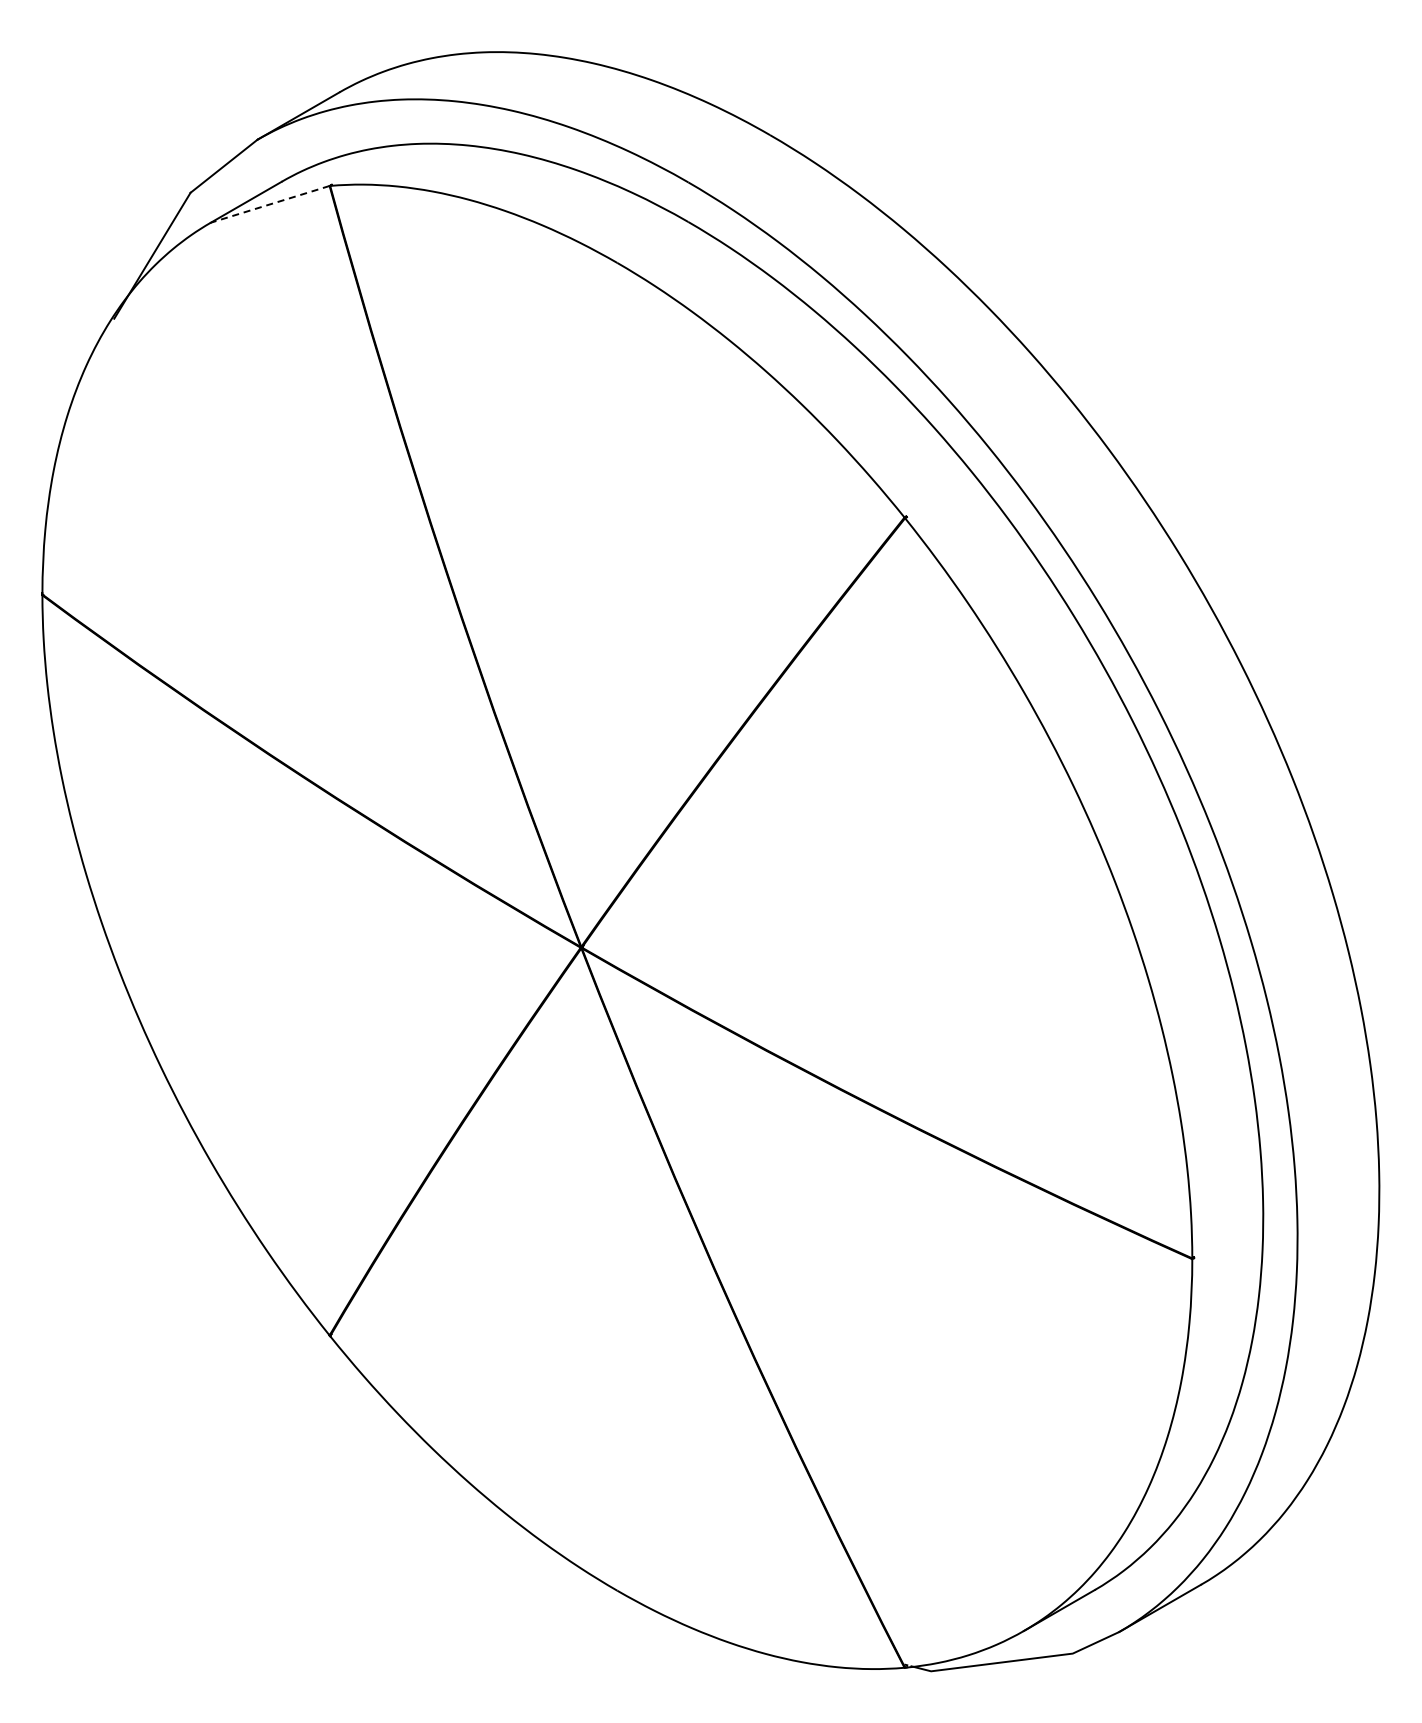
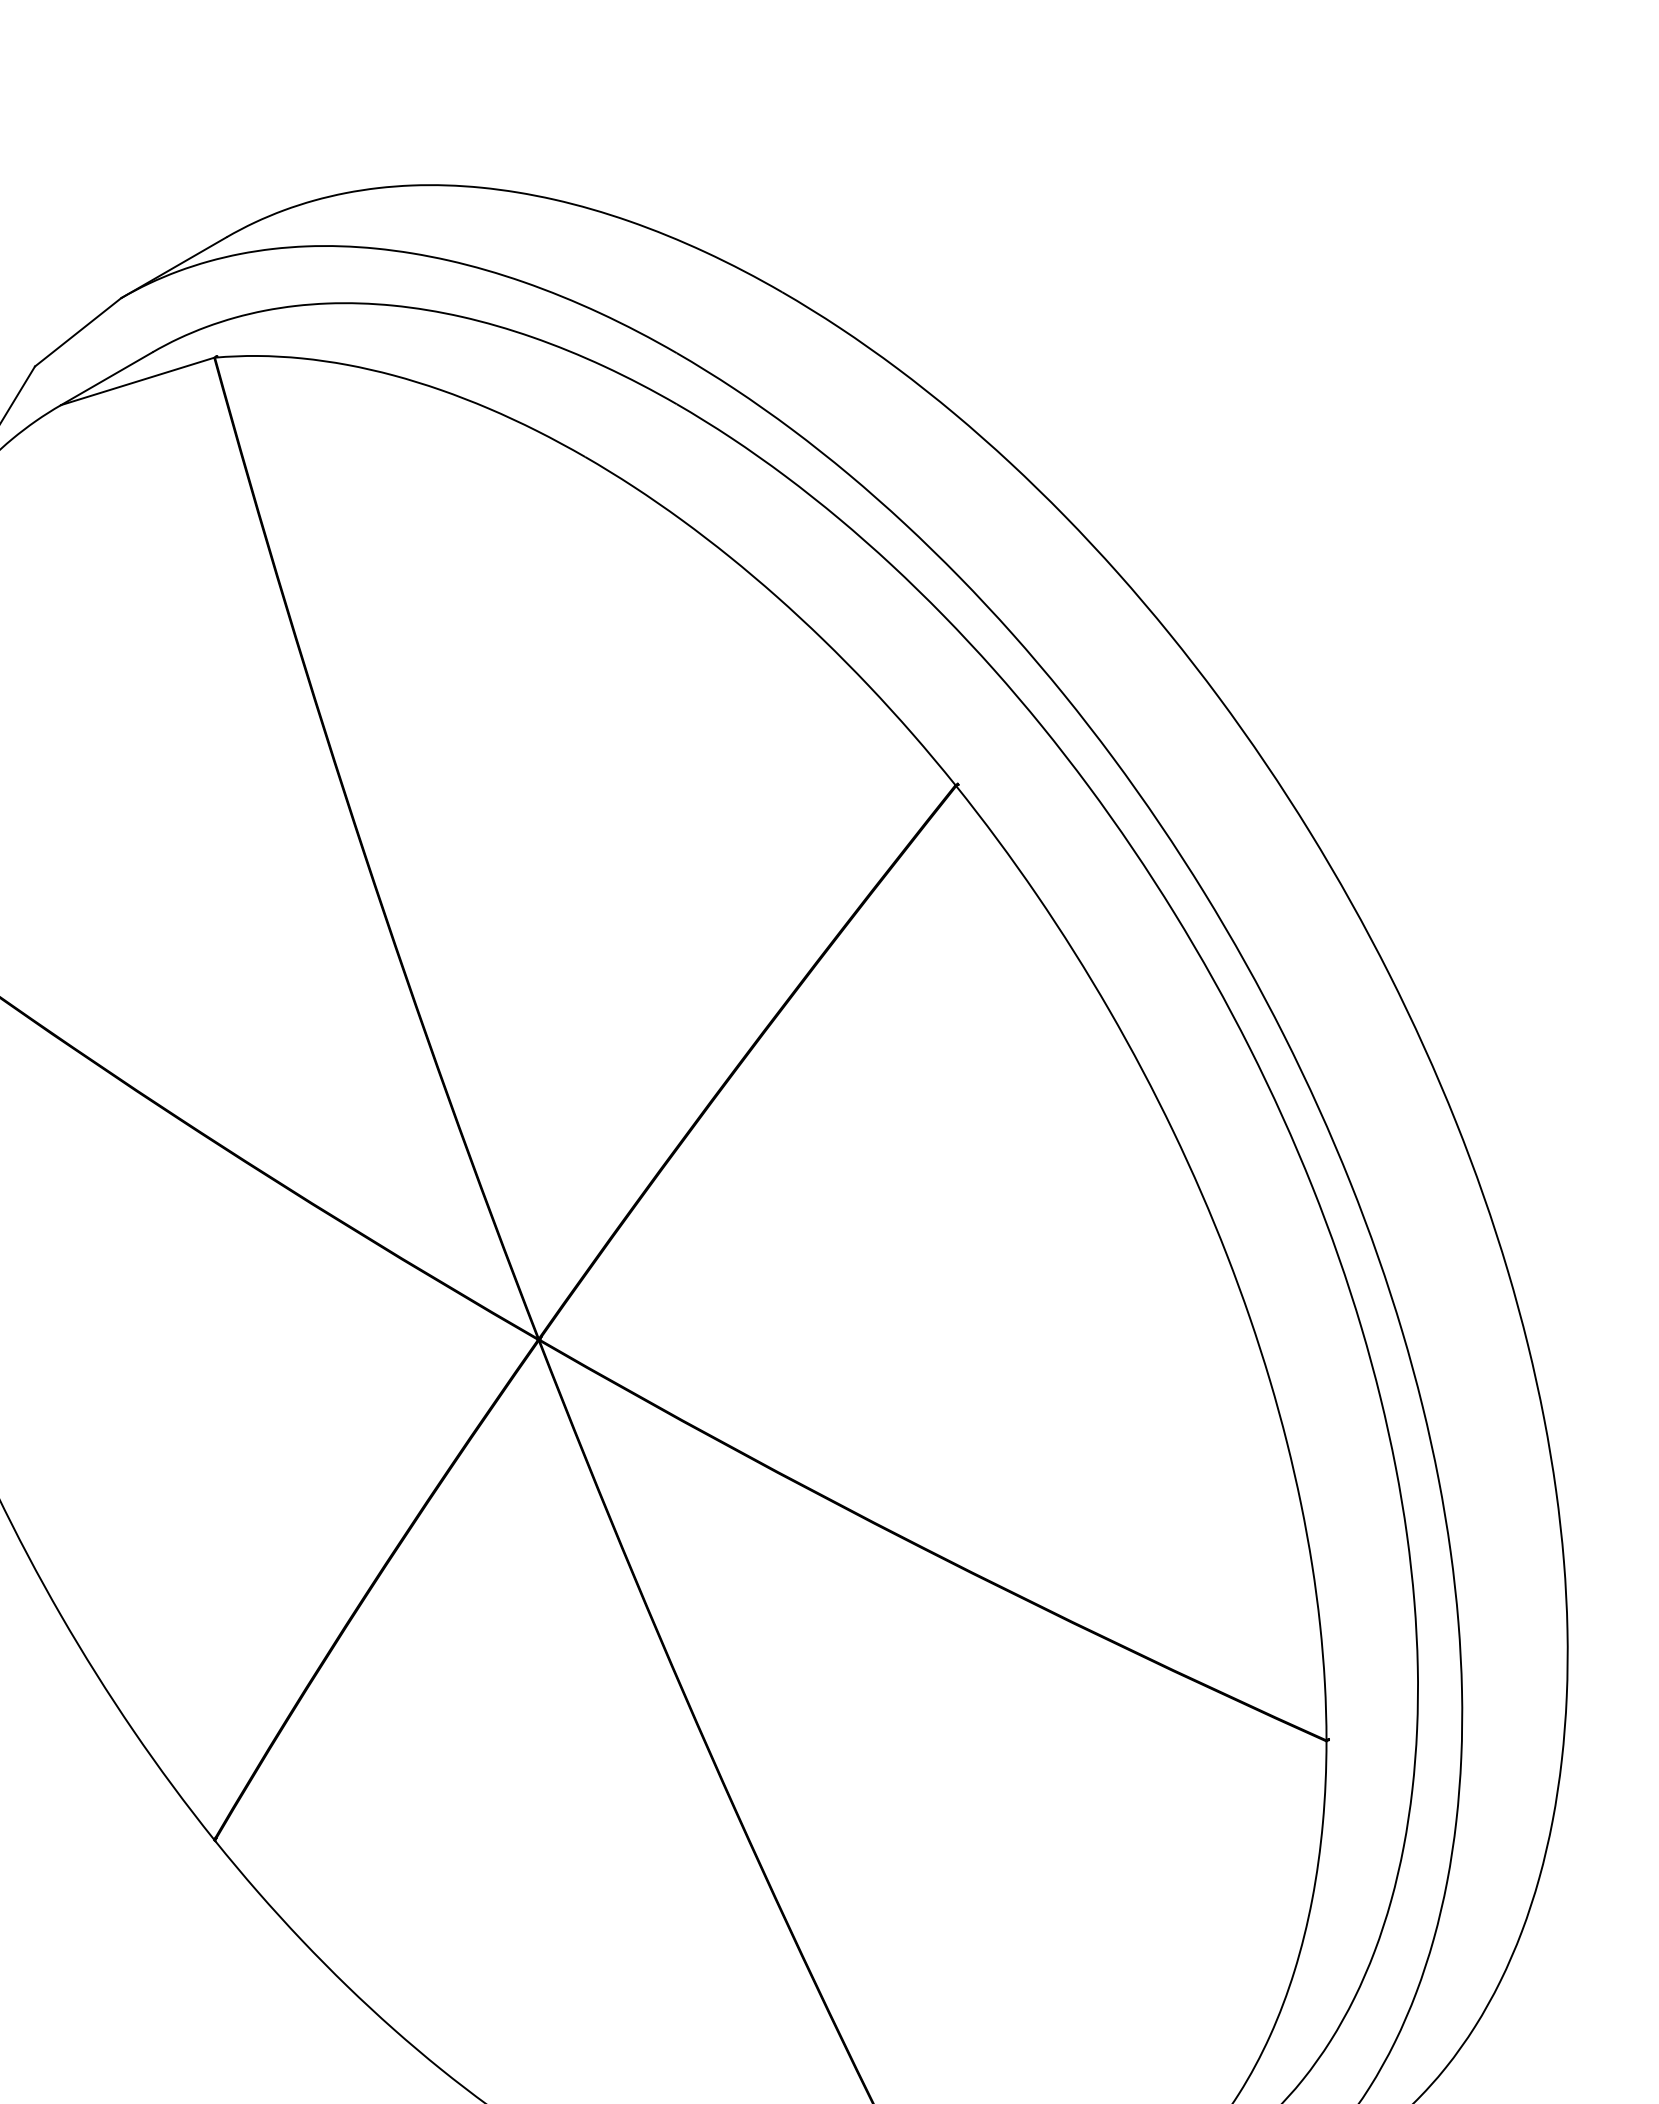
line: (269, 204) -> (136, 381), dashed -> solid

